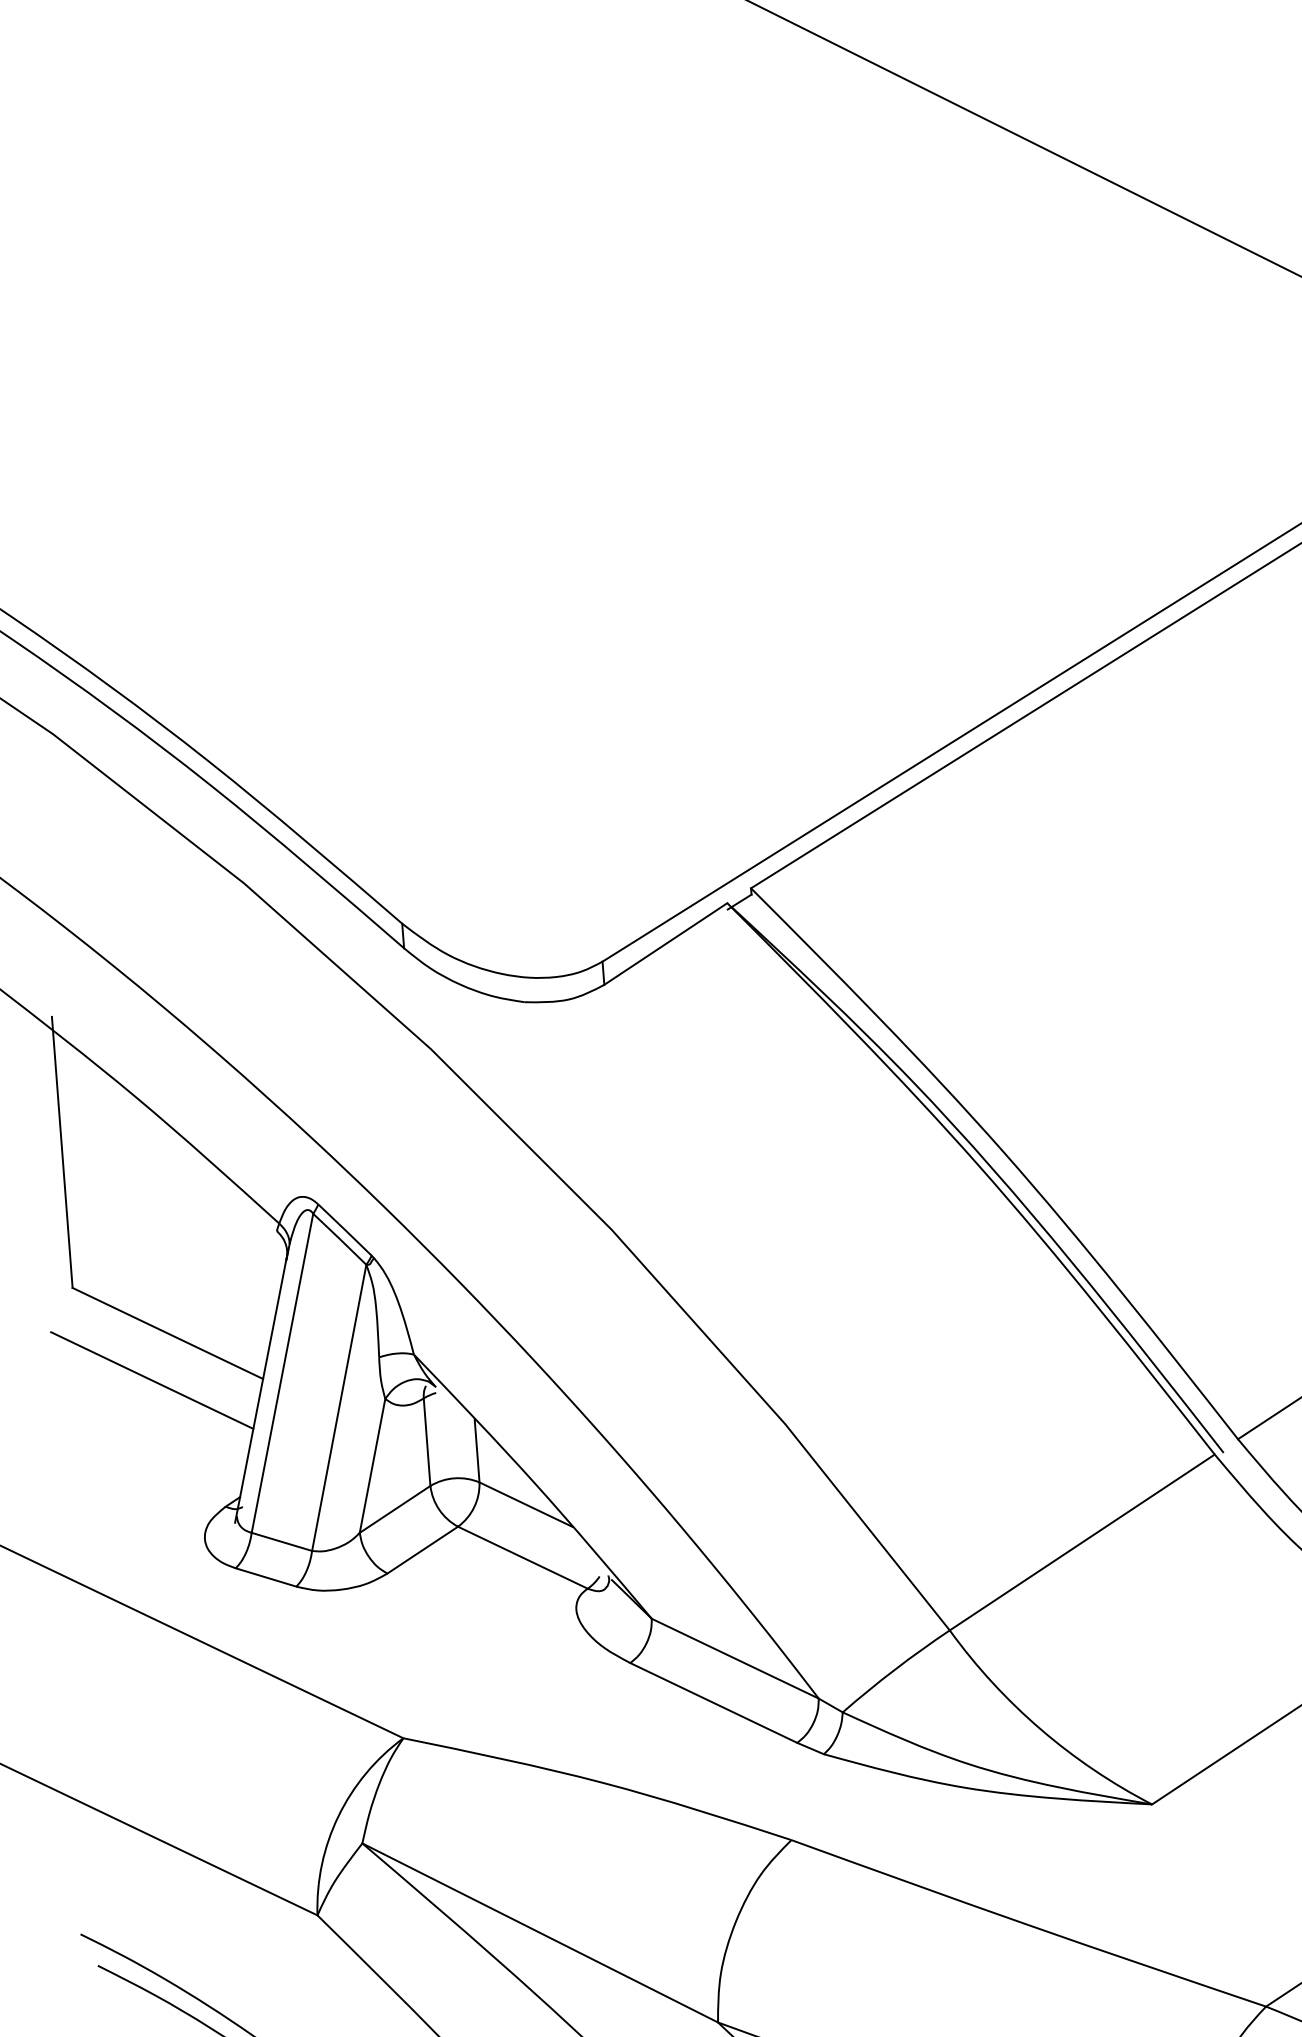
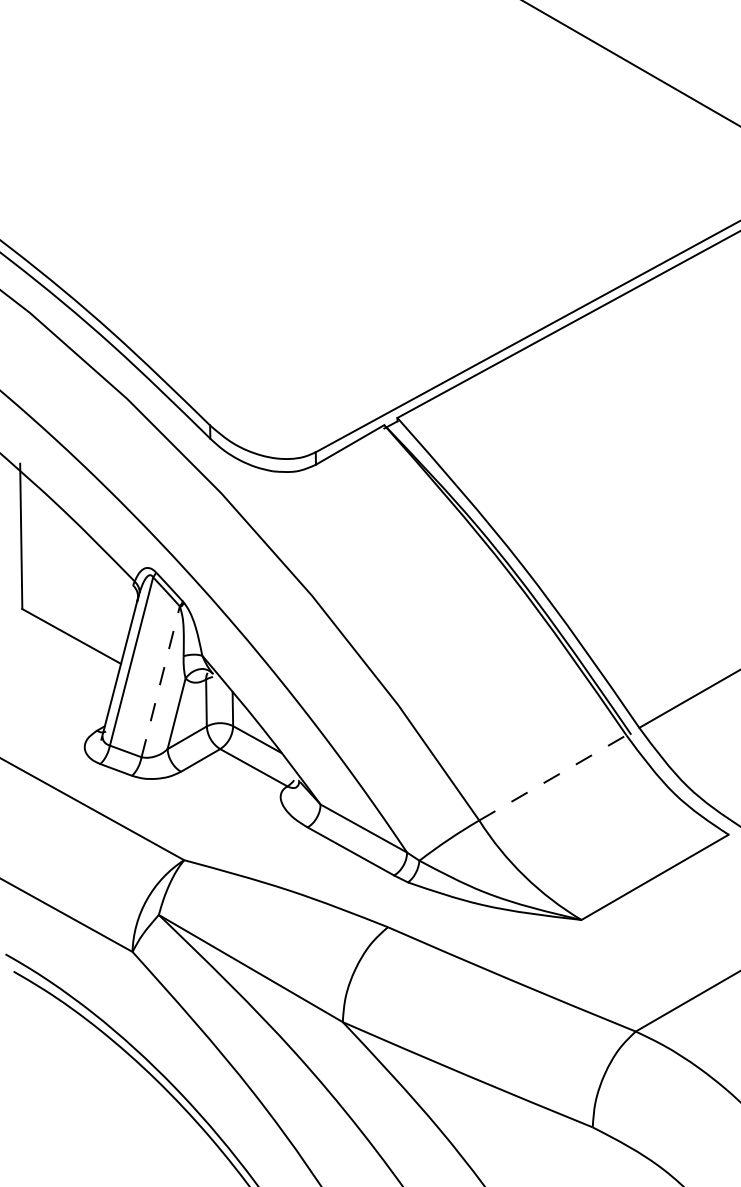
line: (151, 1381) -> (61, 661), removed
line: (338, 1407) -> (160, 681), solid -> dashed
line: (1083, 1541) -> (553, 777), solid -> dashed

